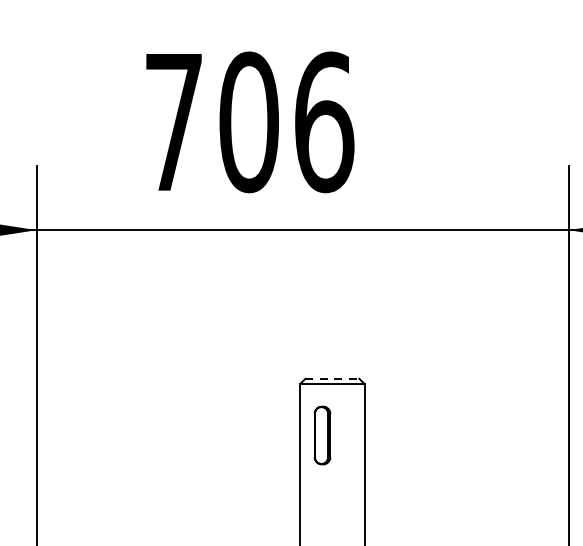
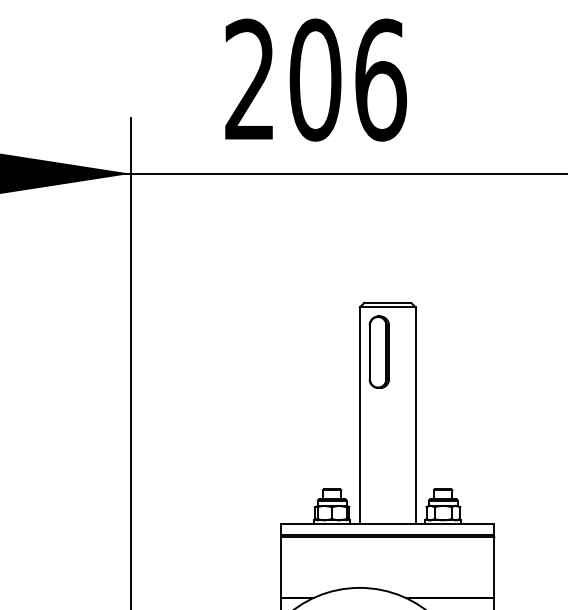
text: (173, 120) -> (249, 78), 706 -> 206
line: (333, 378) -> (388, 302), dashed -> solid
part: (321, 434) -> (378, 351), size x1.43

